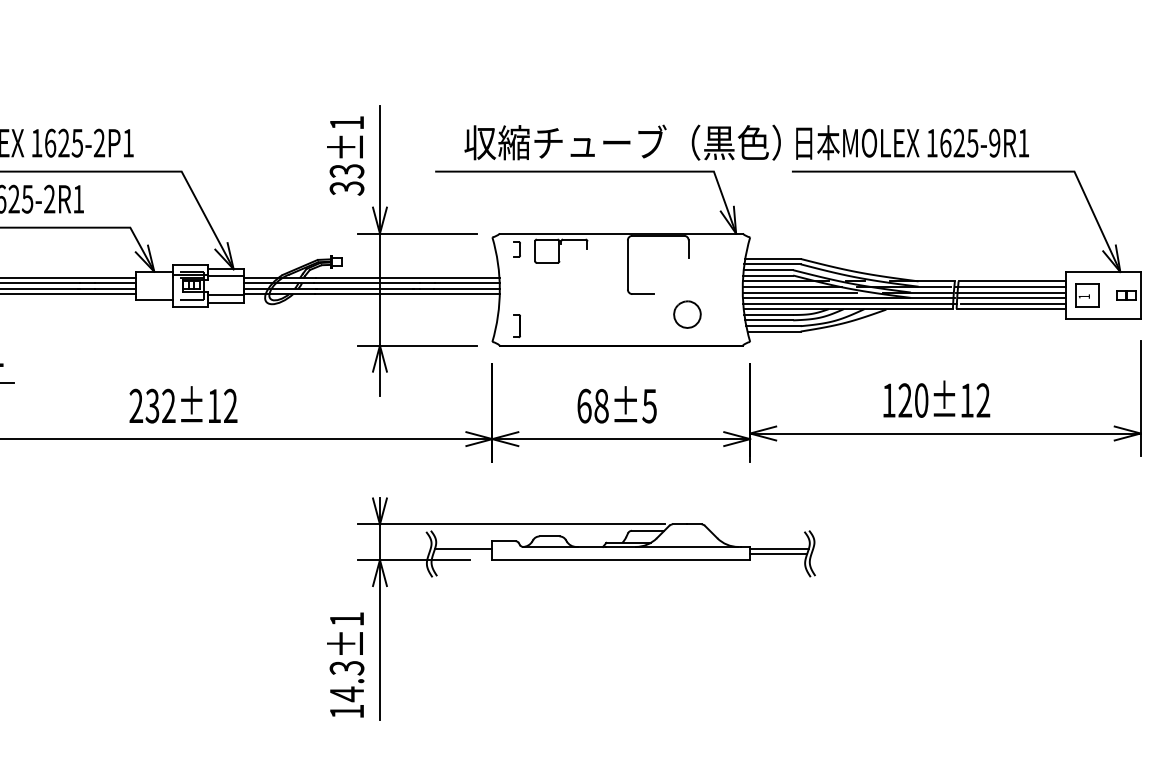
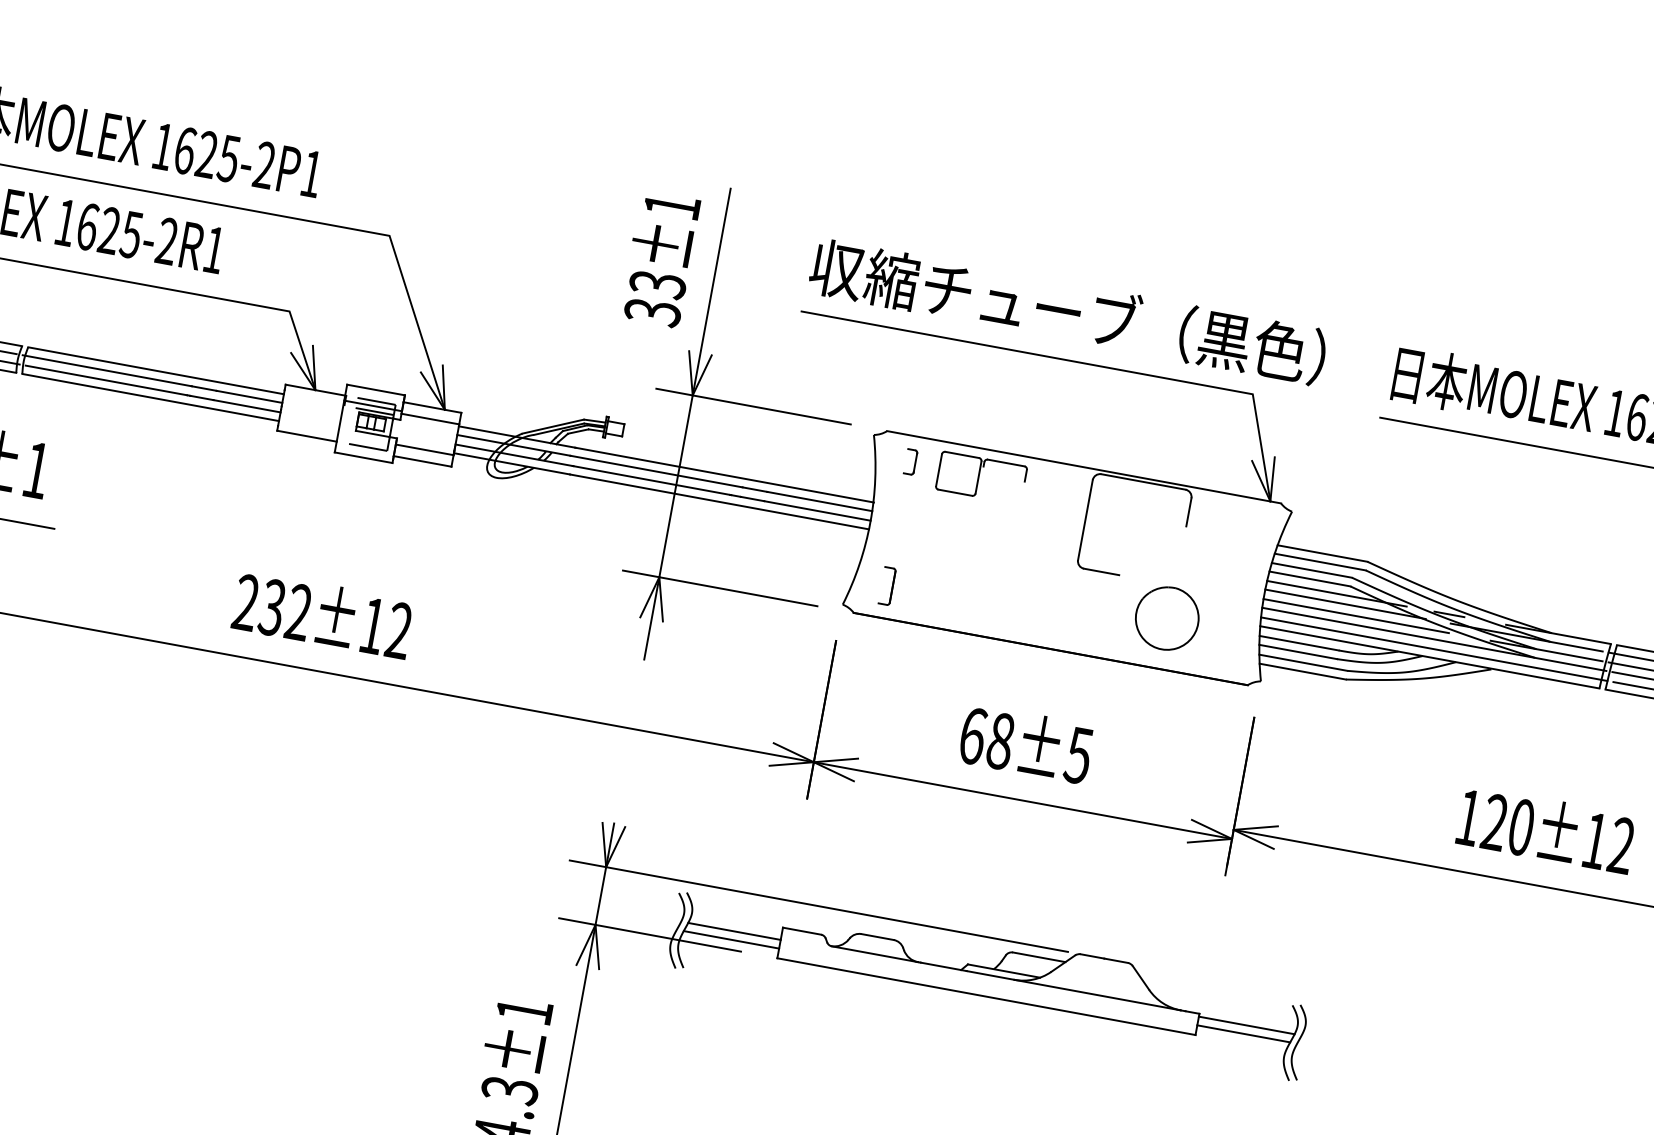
text: (622, 142) -> (1067, 311), moved
part: (687, 314) -> (1167, 618), size x1.43
line: (462, 554) -> (731, 940), added

